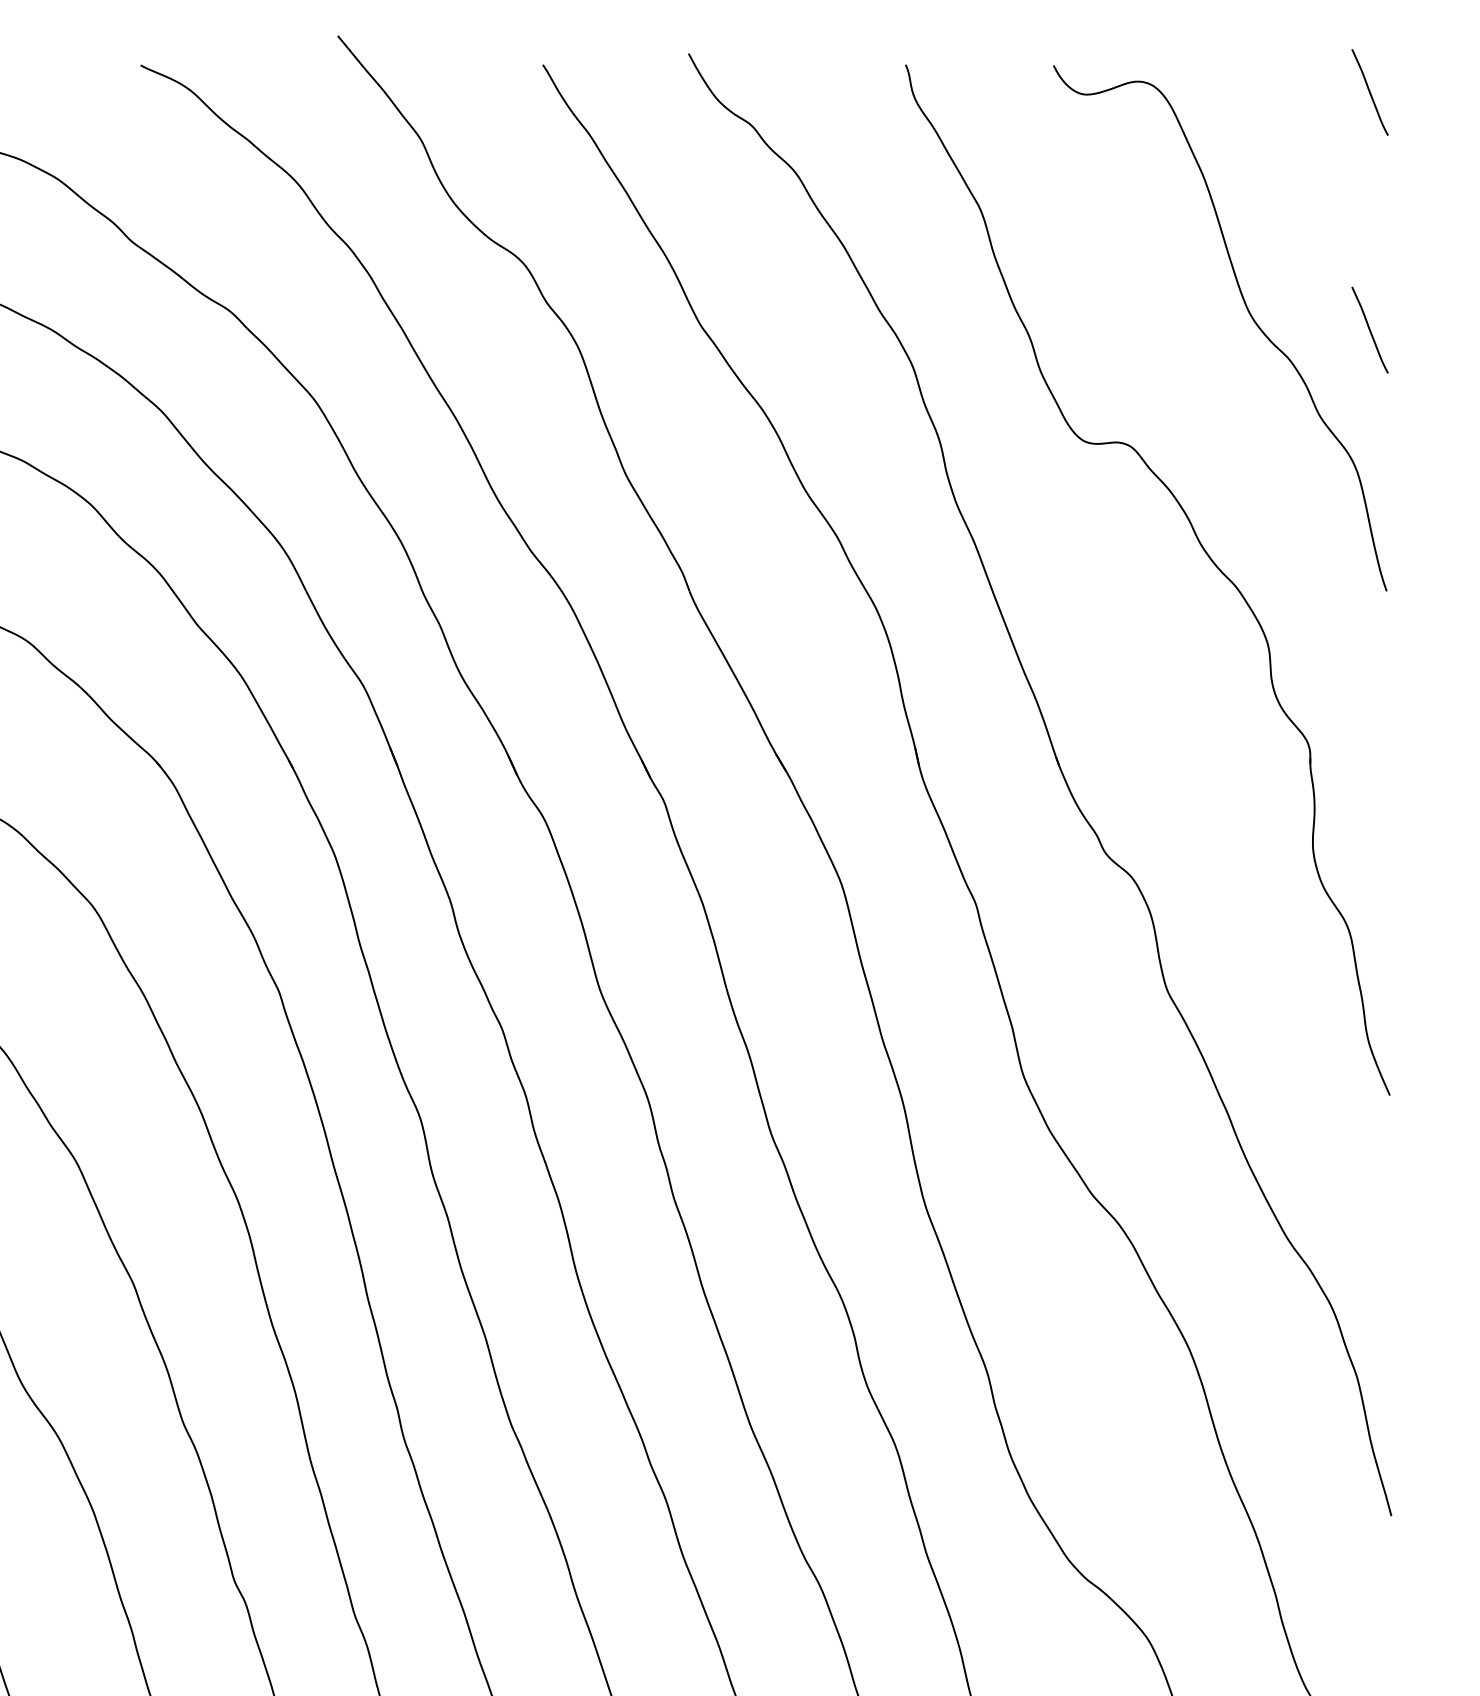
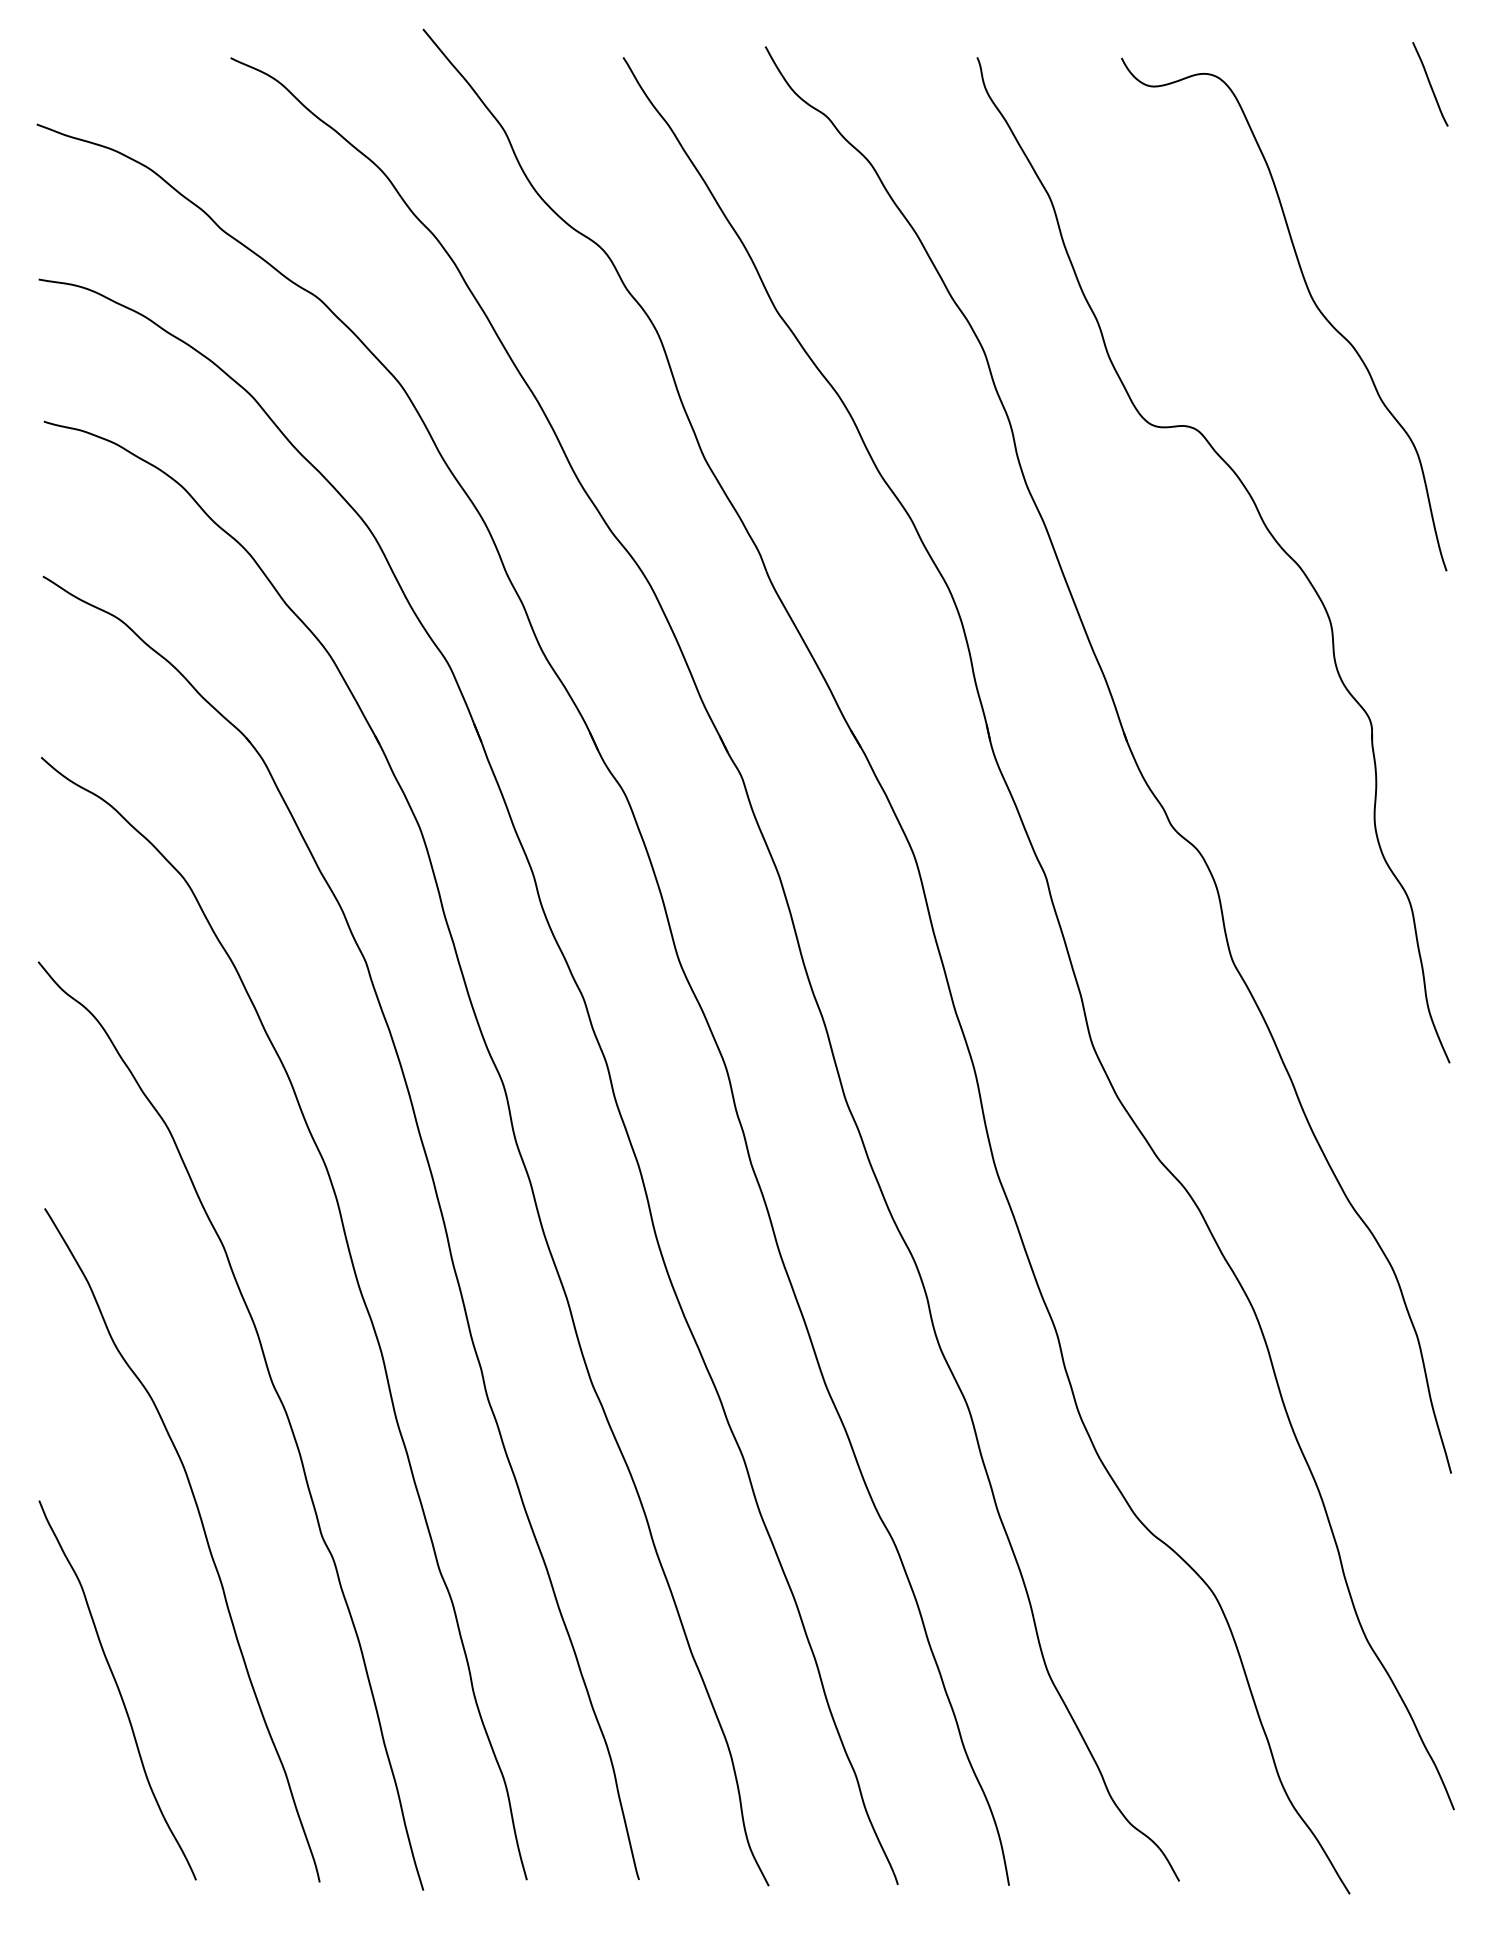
curve: (1370, 330) -> (1430, 316), removed

